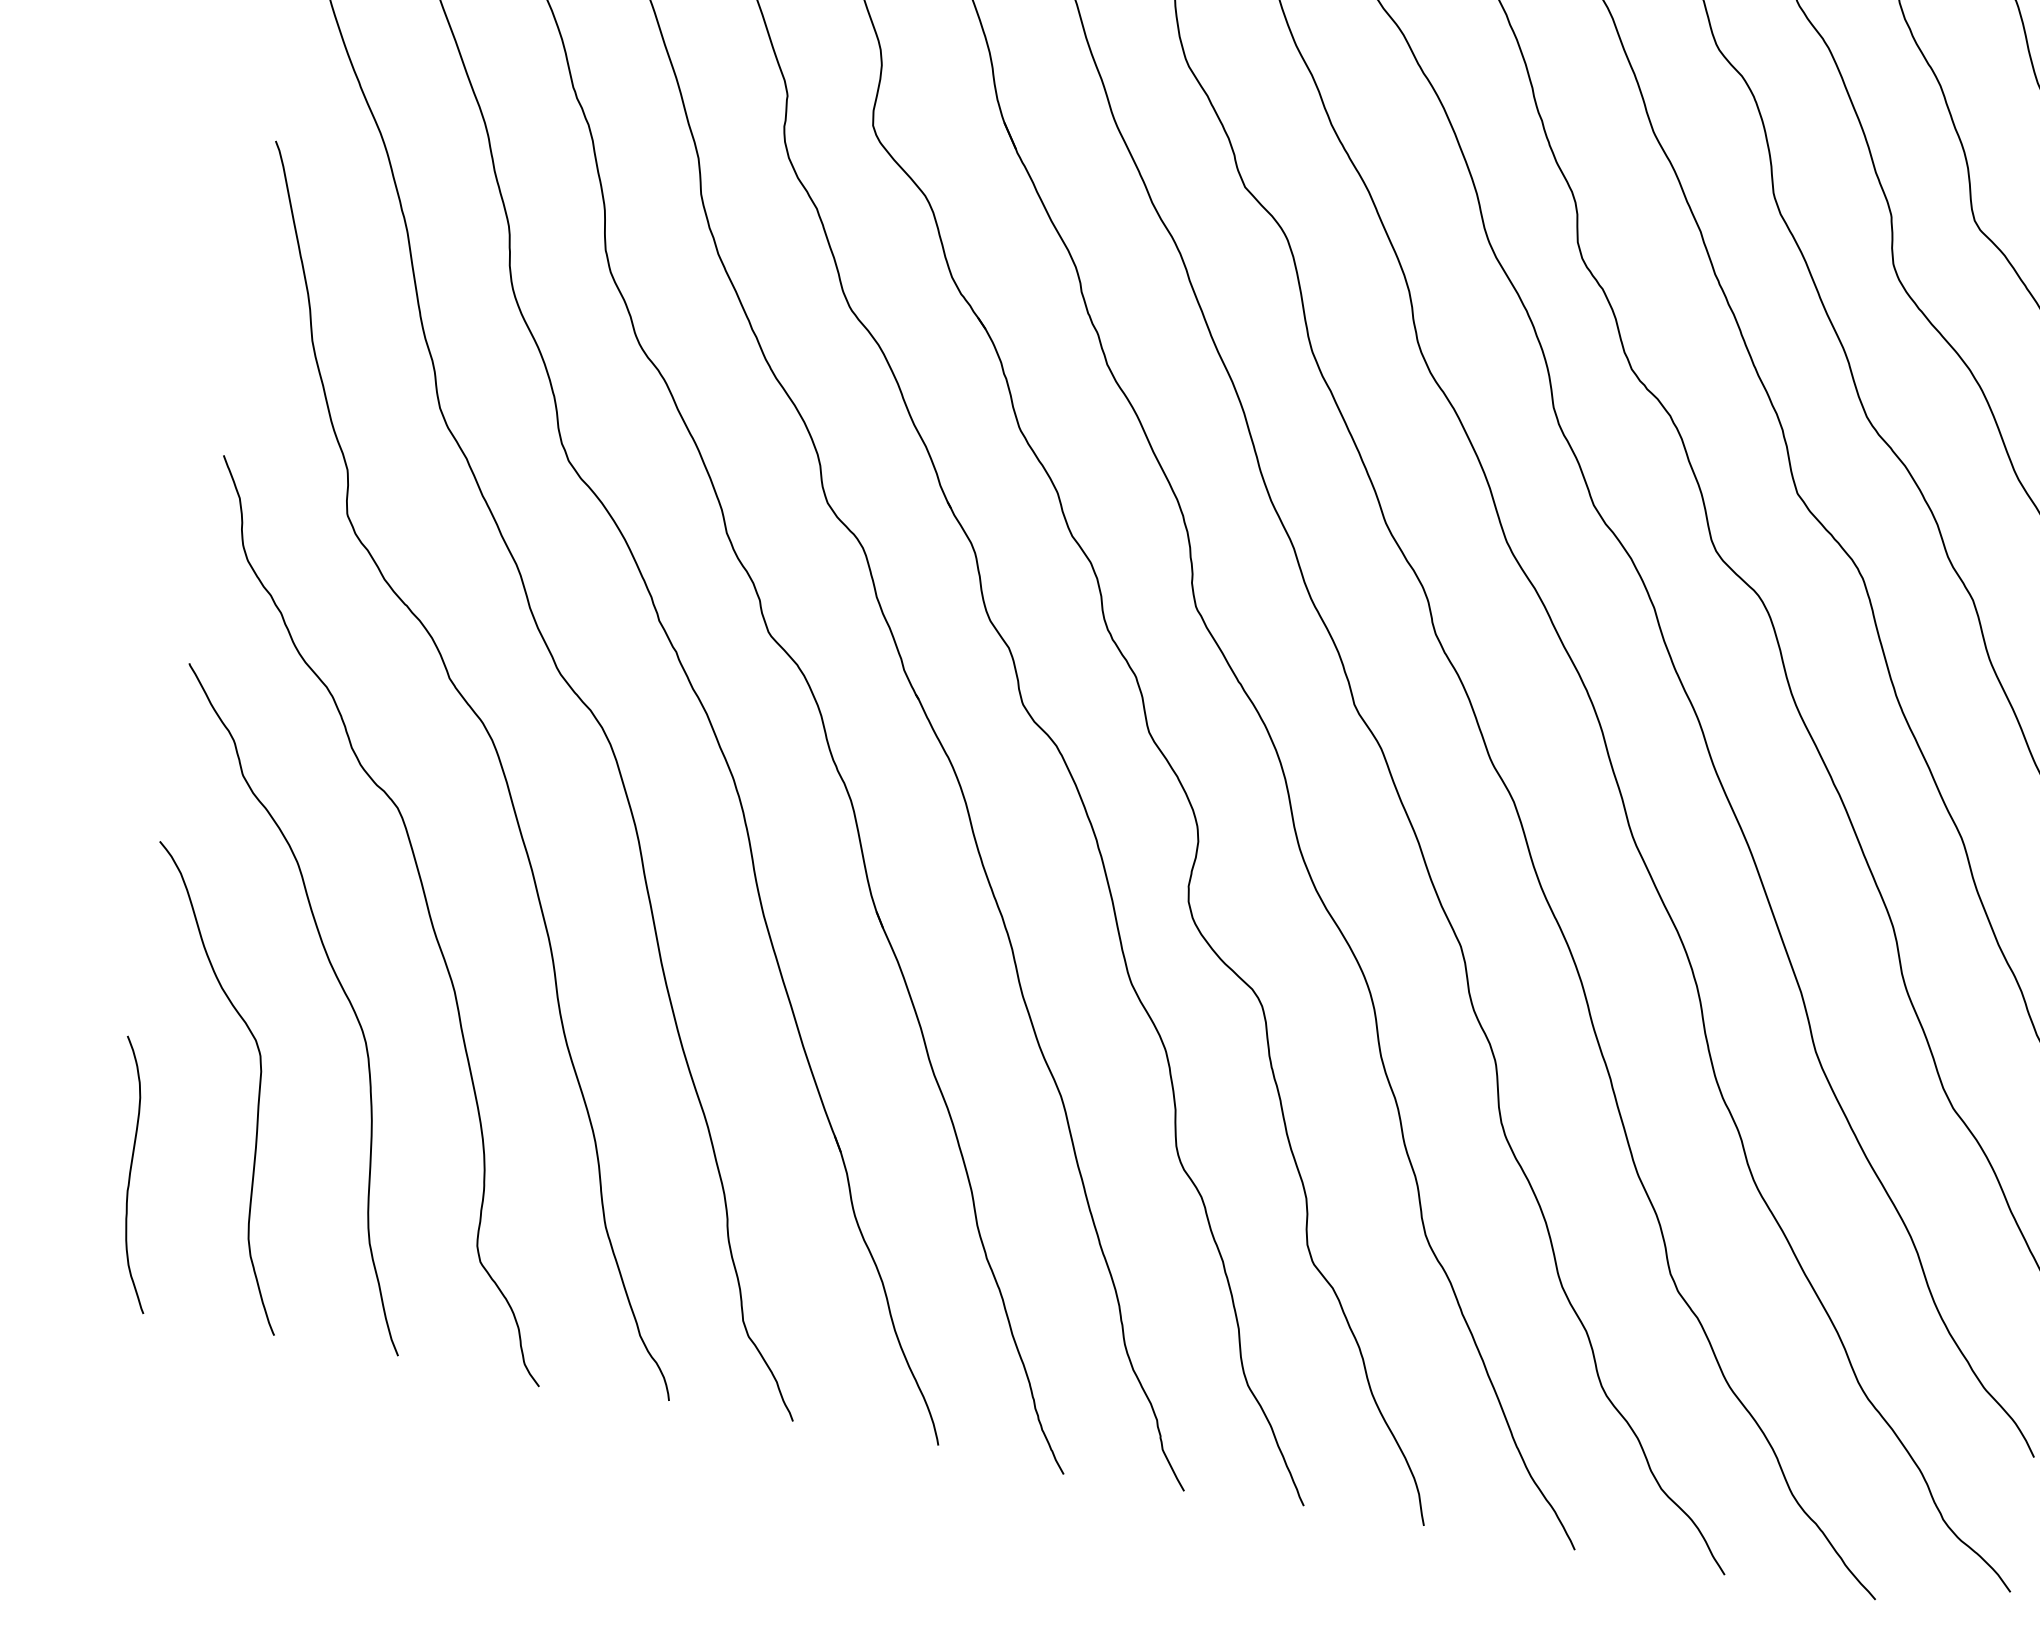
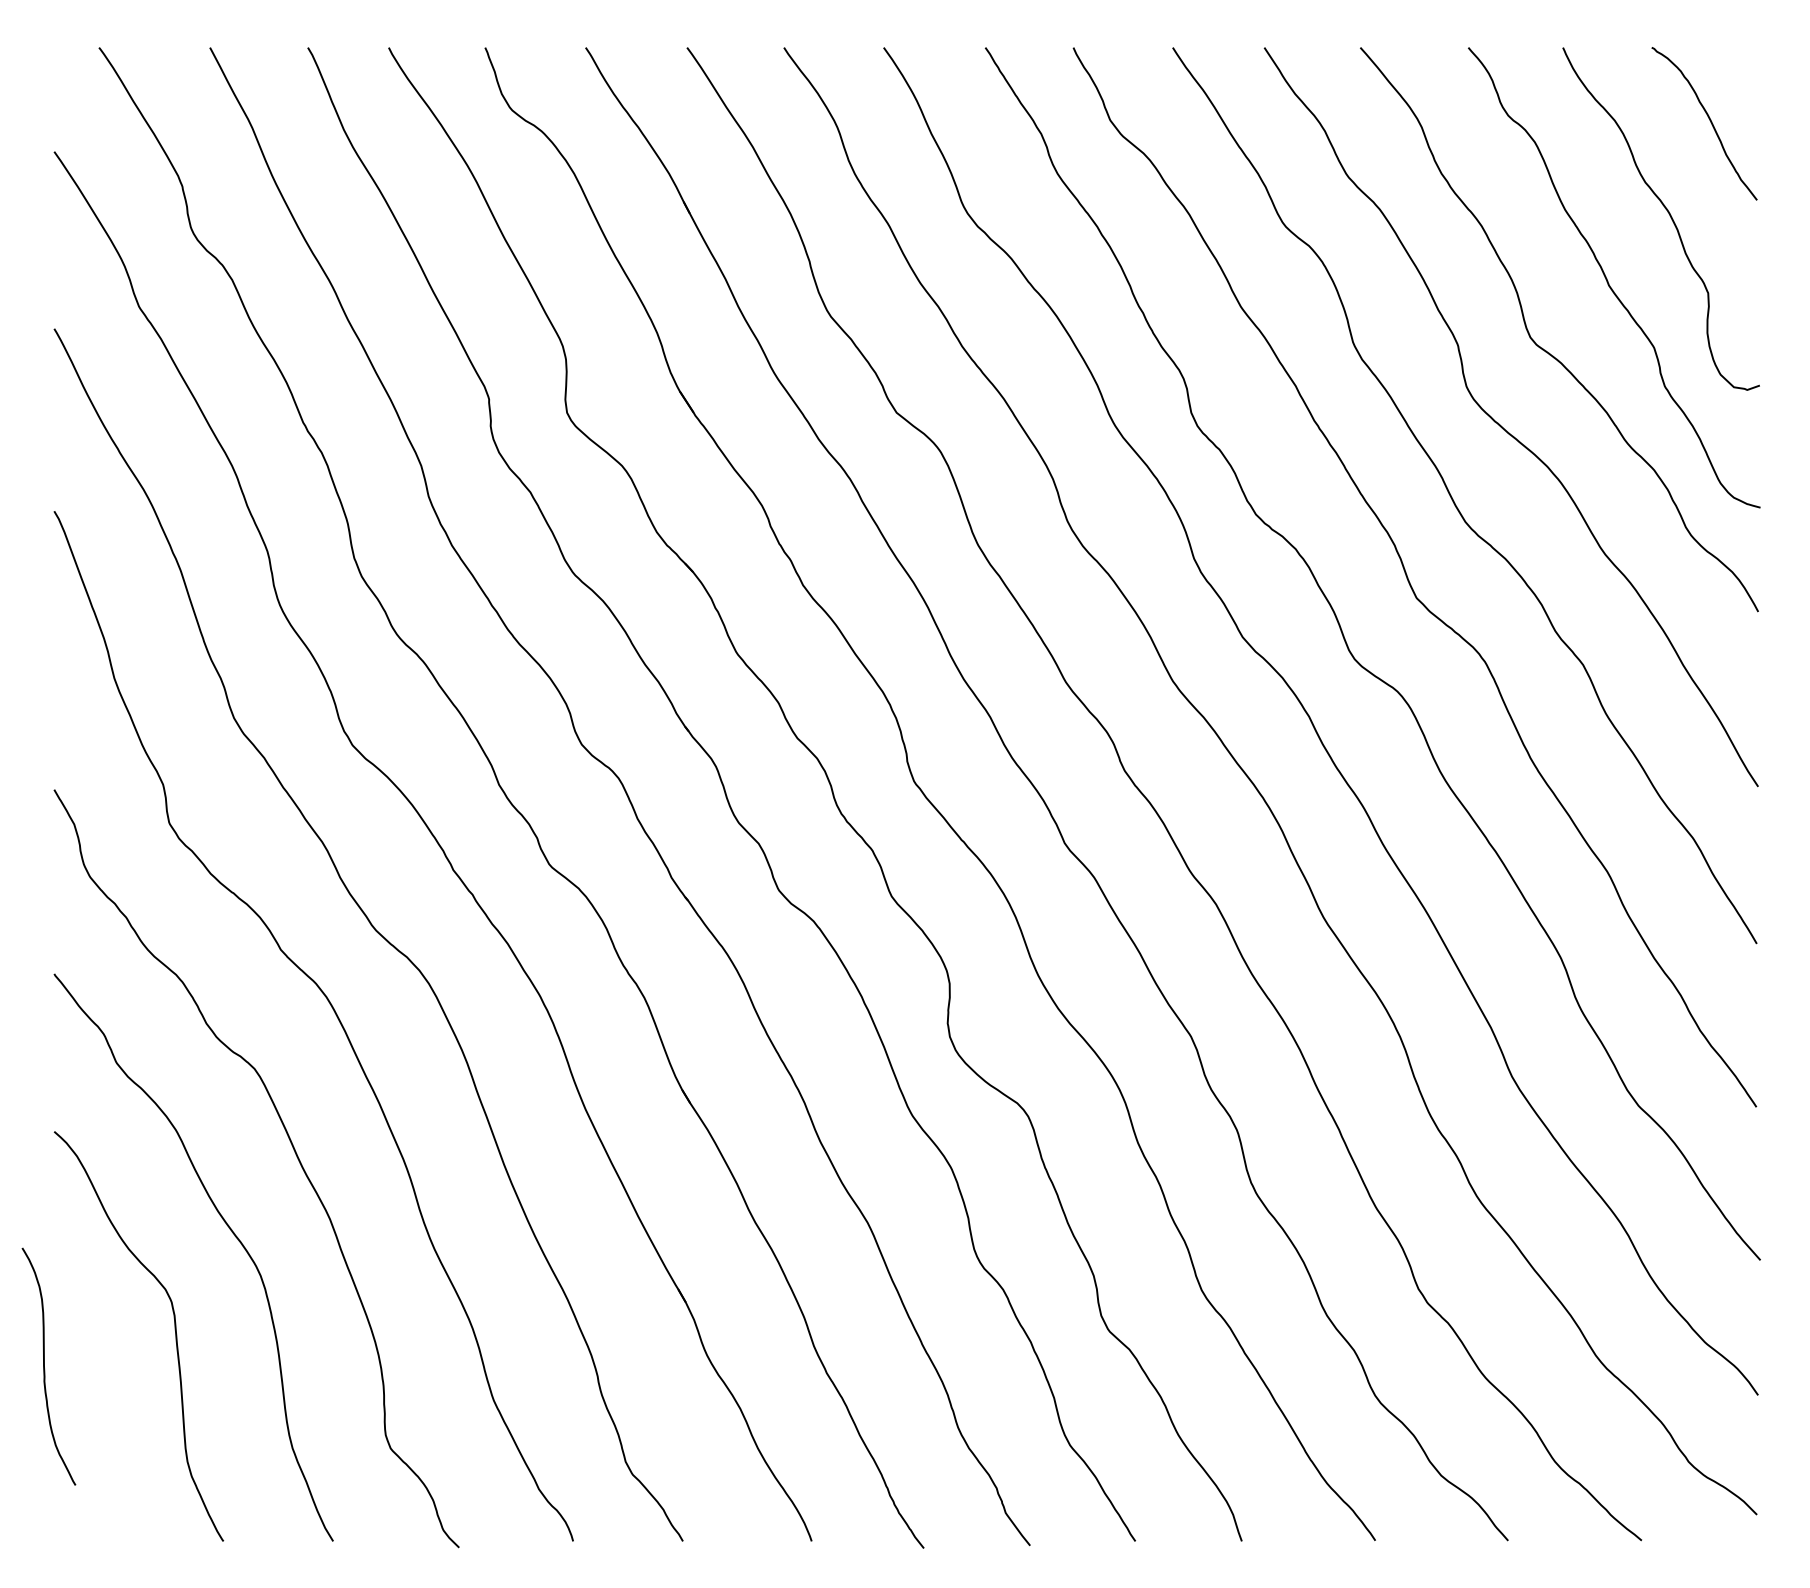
curve: (130, 1173) -> (44, 1366), moved

